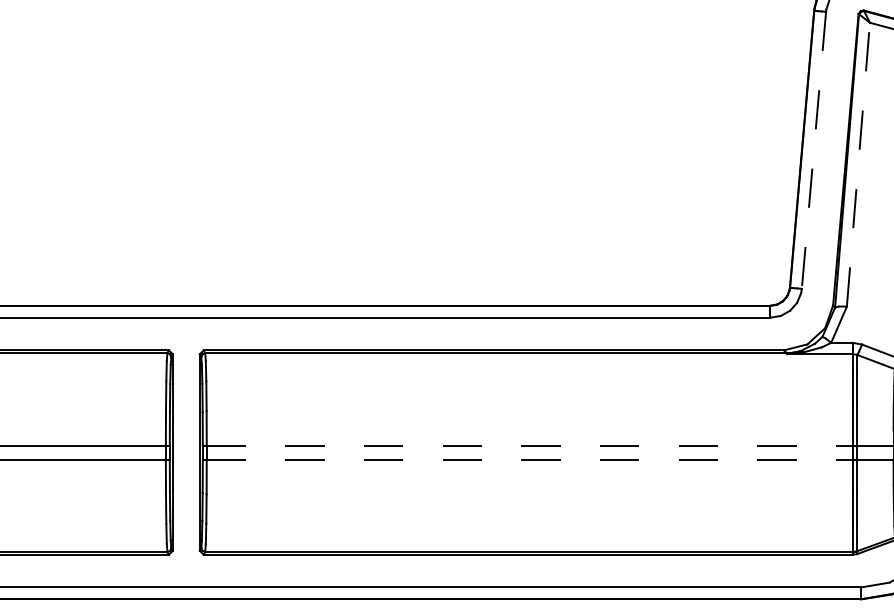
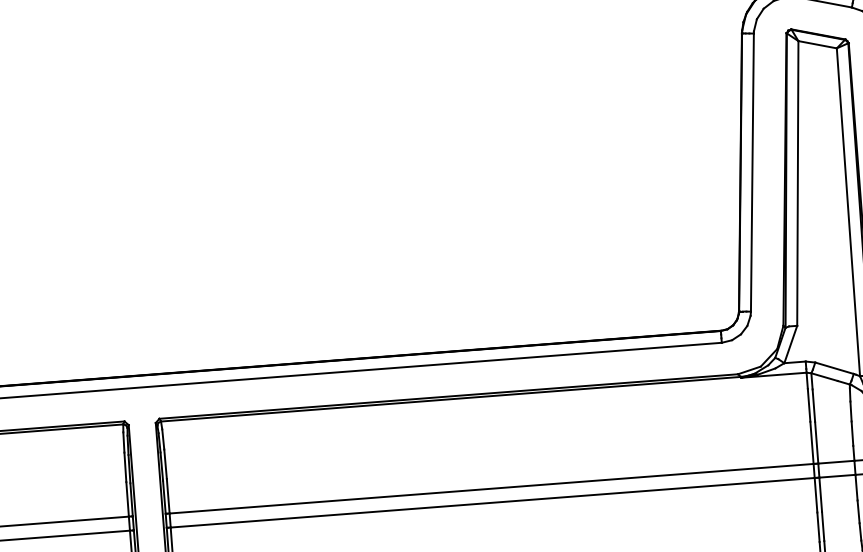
line: (813, 150) -> (751, 172), dashed -> solid
line: (858, 164) -> (797, 183), dashed -> solid
line: (529, 445) -> (491, 488), dashed -> solid
line: (529, 459) -> (492, 502), dashed -> solid

